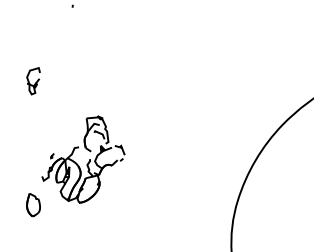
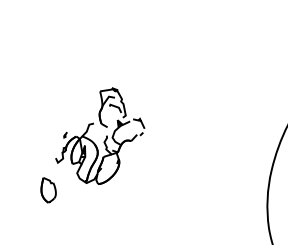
part: (33, 81) -> (39, 54), removed

